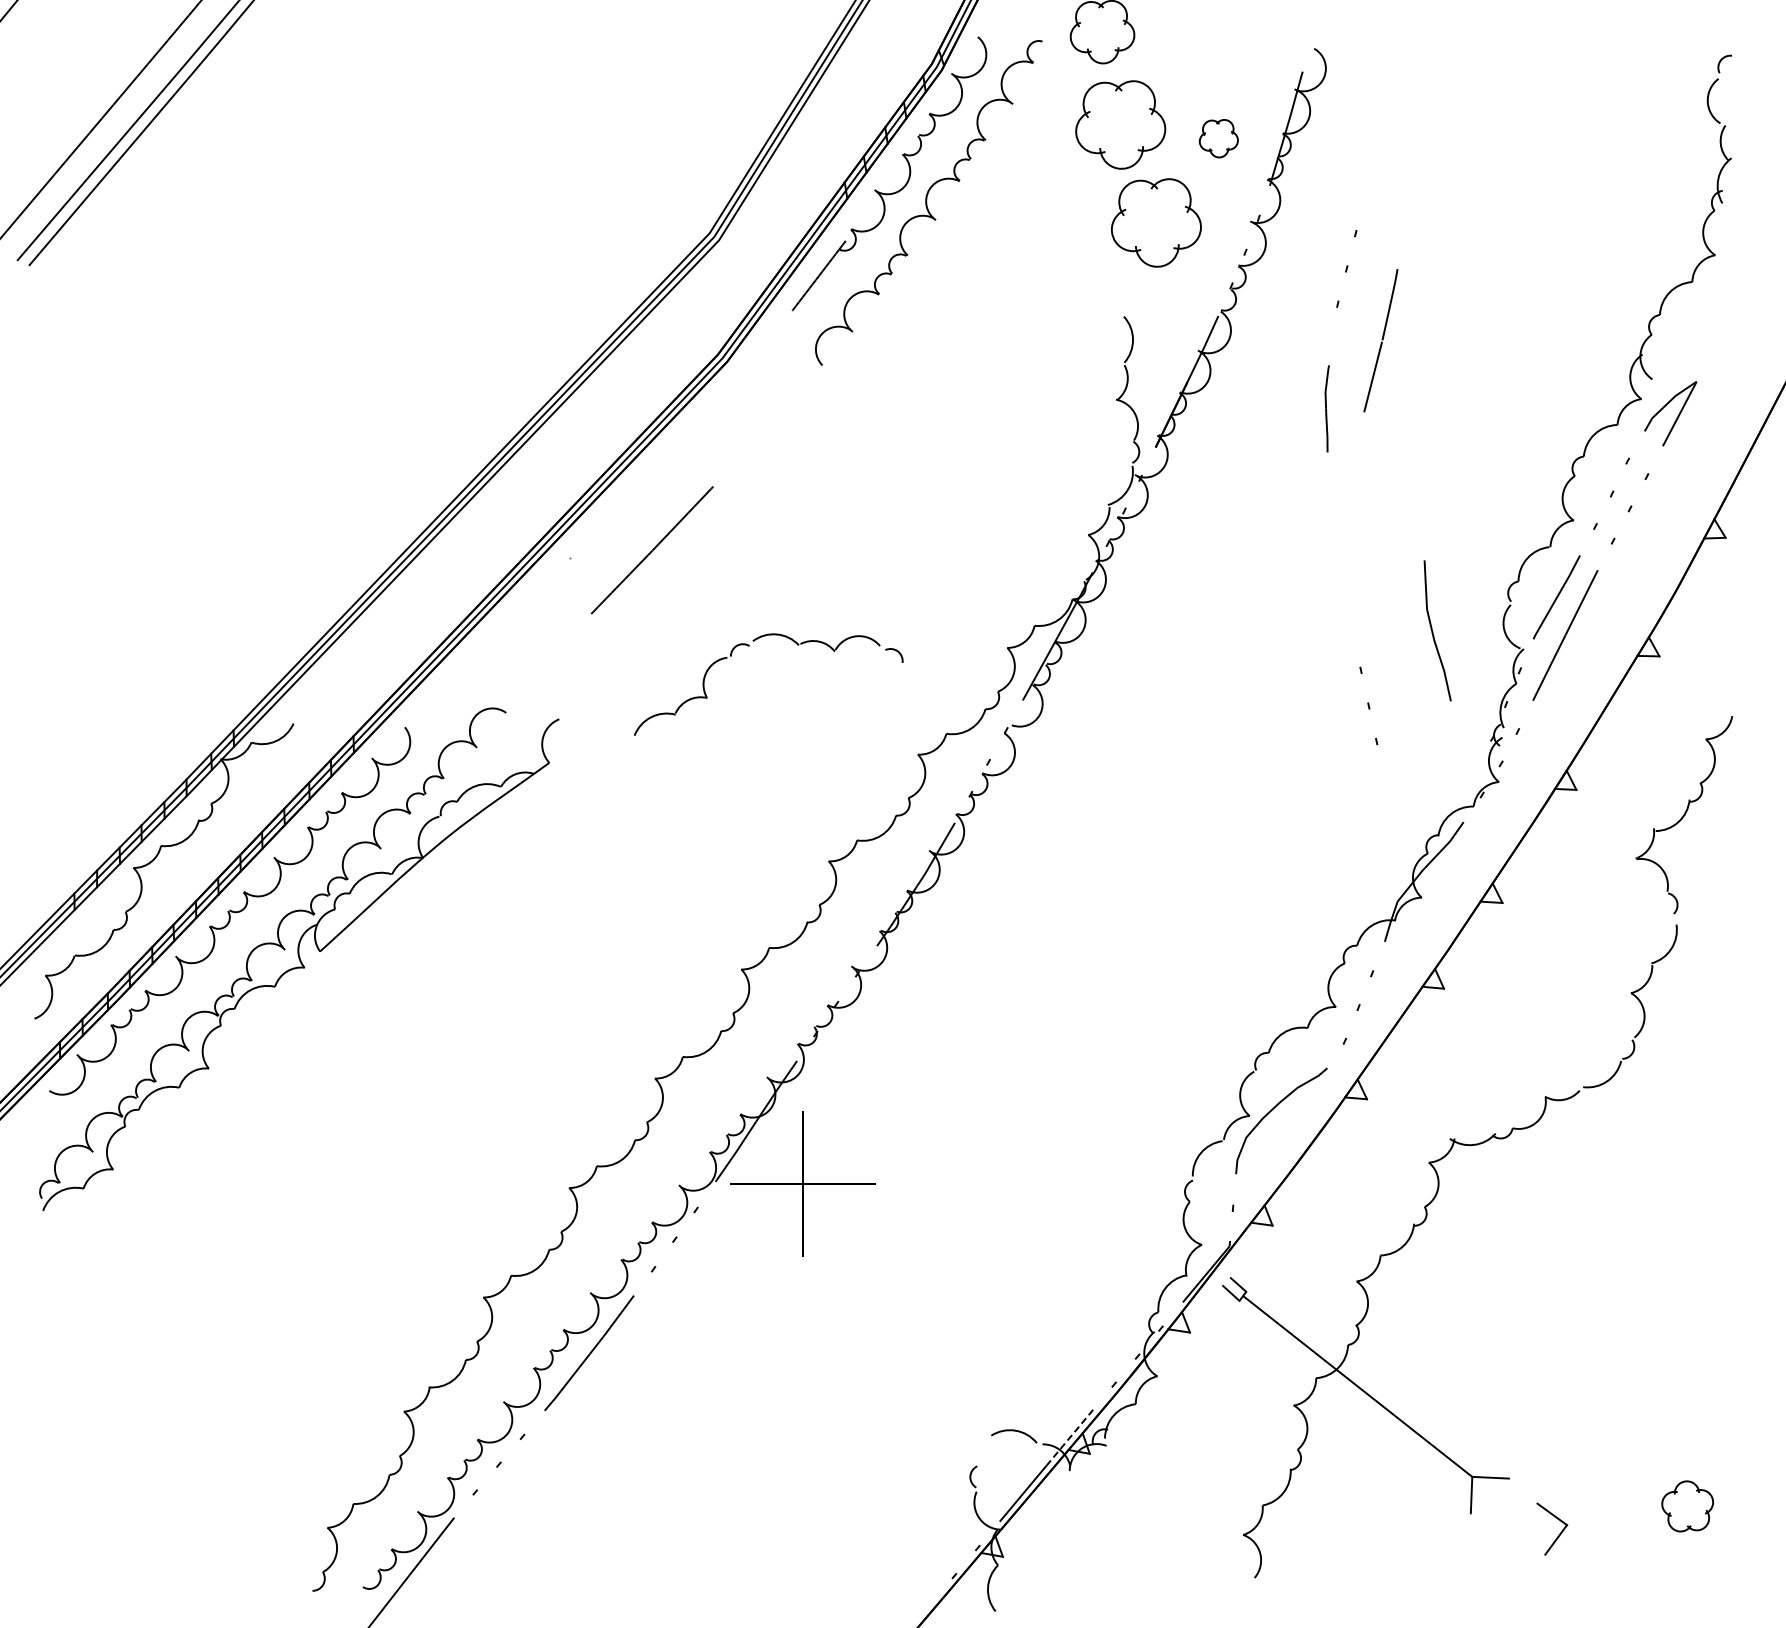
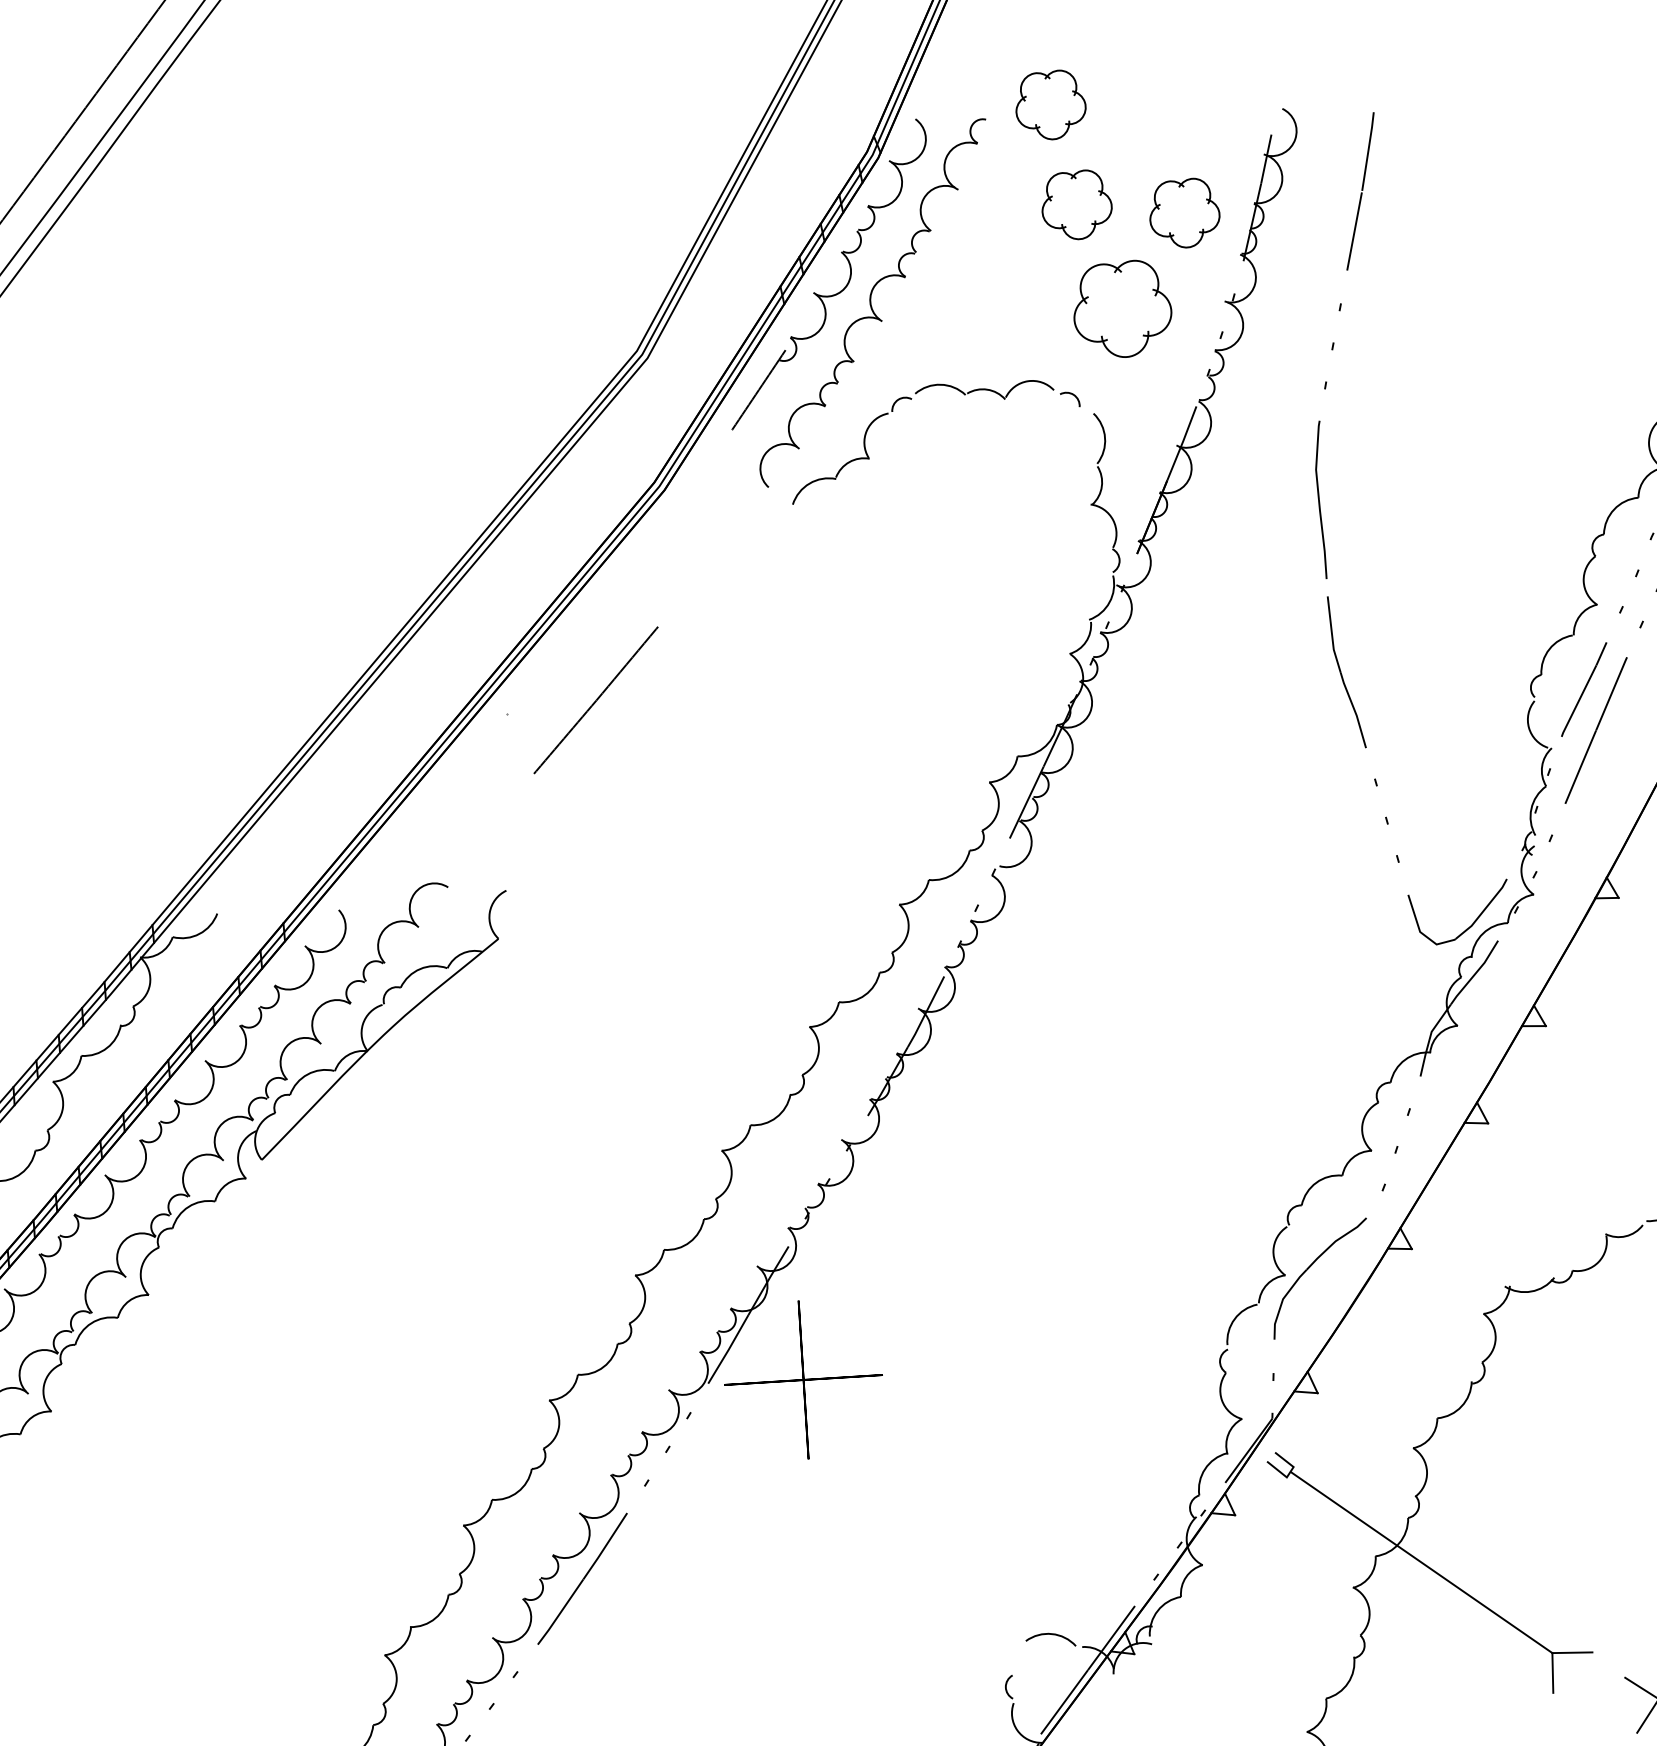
part: (1120, 124) -> (1076, 204), size x0.71
part: (1218, 138) -> (1184, 213), size x1.67
part: (1380, 340) -> (1360, 191), moved
part: (1327, 408) -> (1321, 499), size x1.67
part: (1437, 630) -> (1346, 671), moved
part: (749, 646) -> (911, 399), moved
part: (1437, 807) -> (1468, 926), added
line: (1069, 1438) -> (1111, 1638), dashed -> solid

